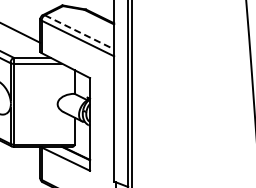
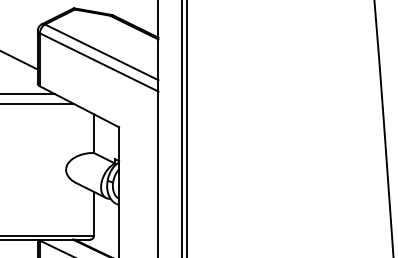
line: (79, 32) -> (101, 52), dashed -> solid

